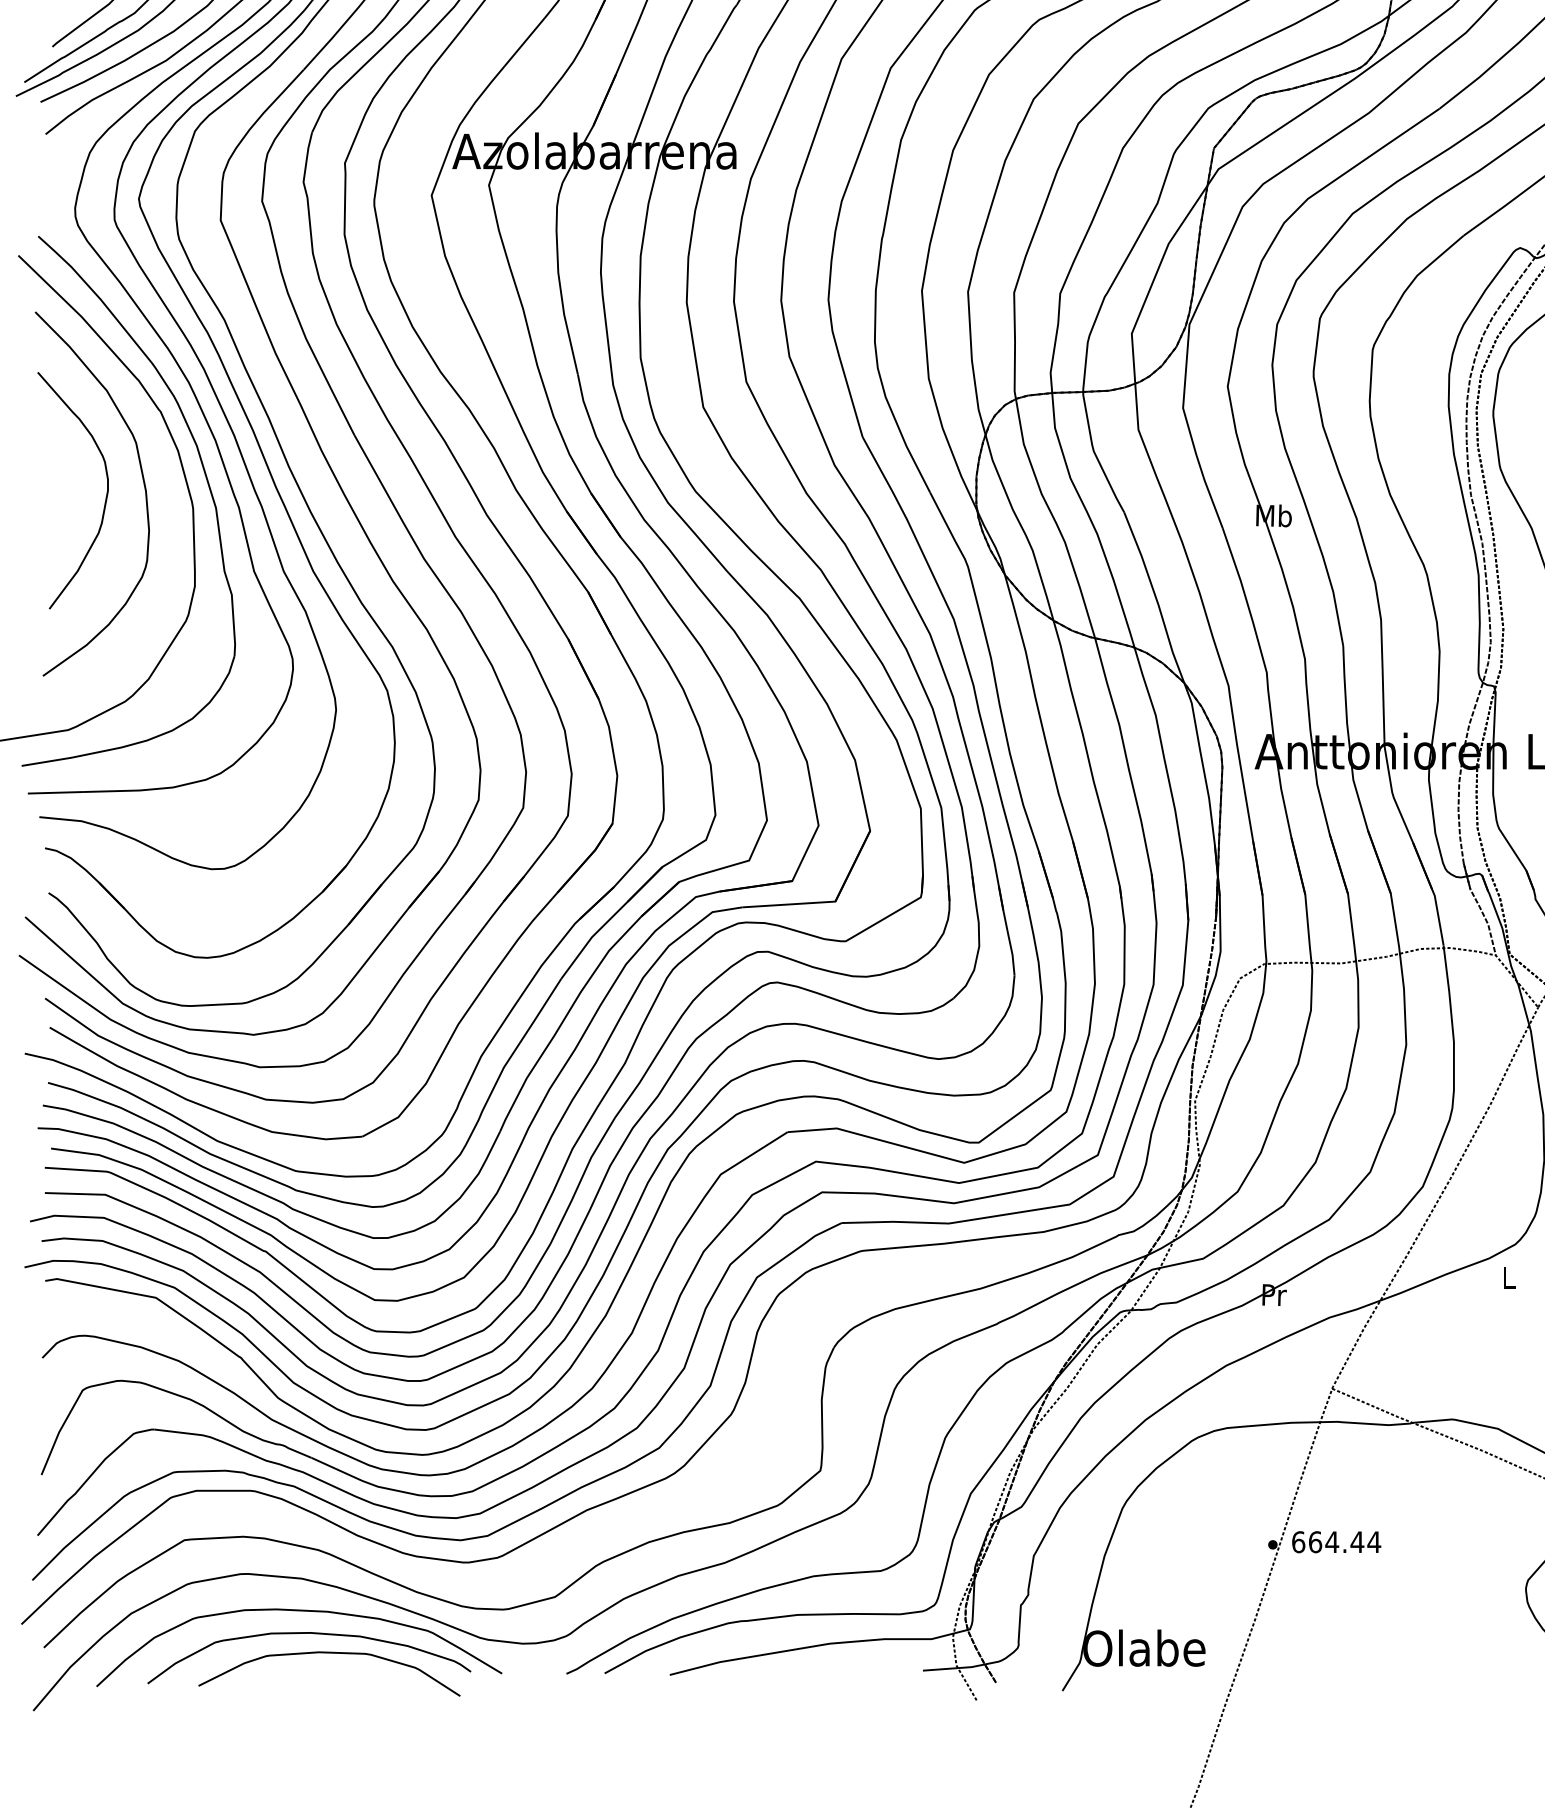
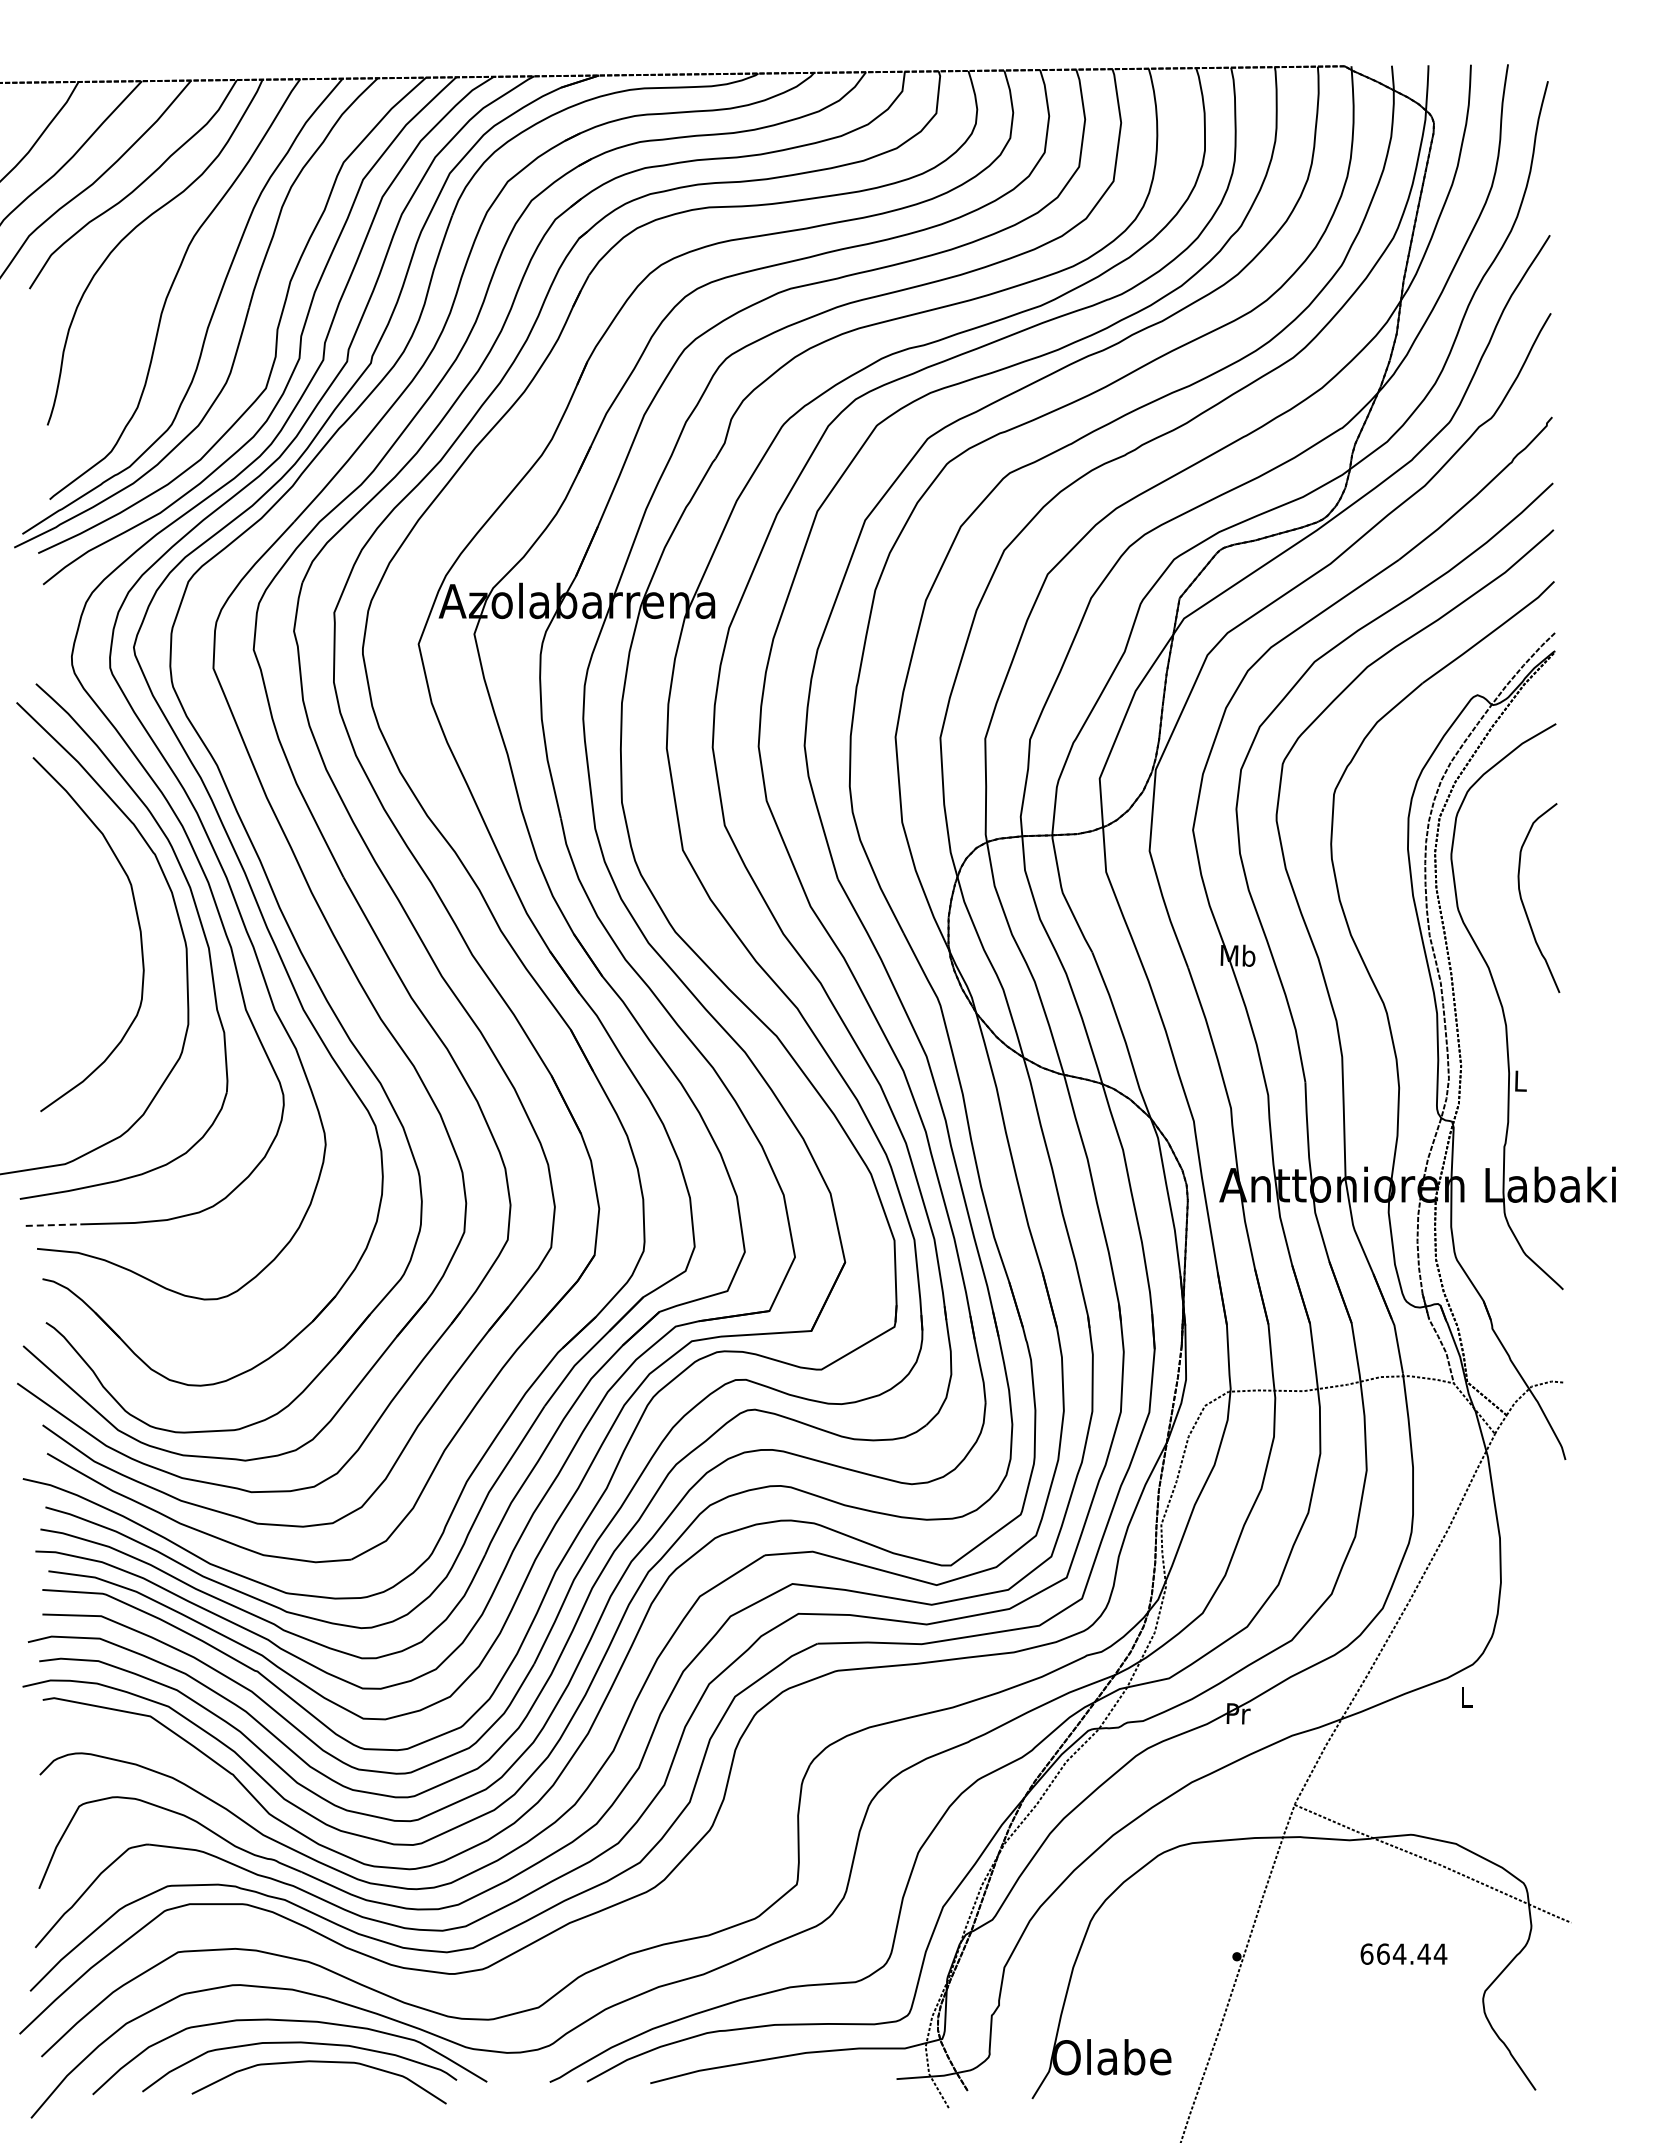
curve: (105, 496) -> (101, 936), removed
line: (56, 793) -> (53, 1225), solid -> dashed
text: (1336, 1541) -> (1403, 1953), moved

